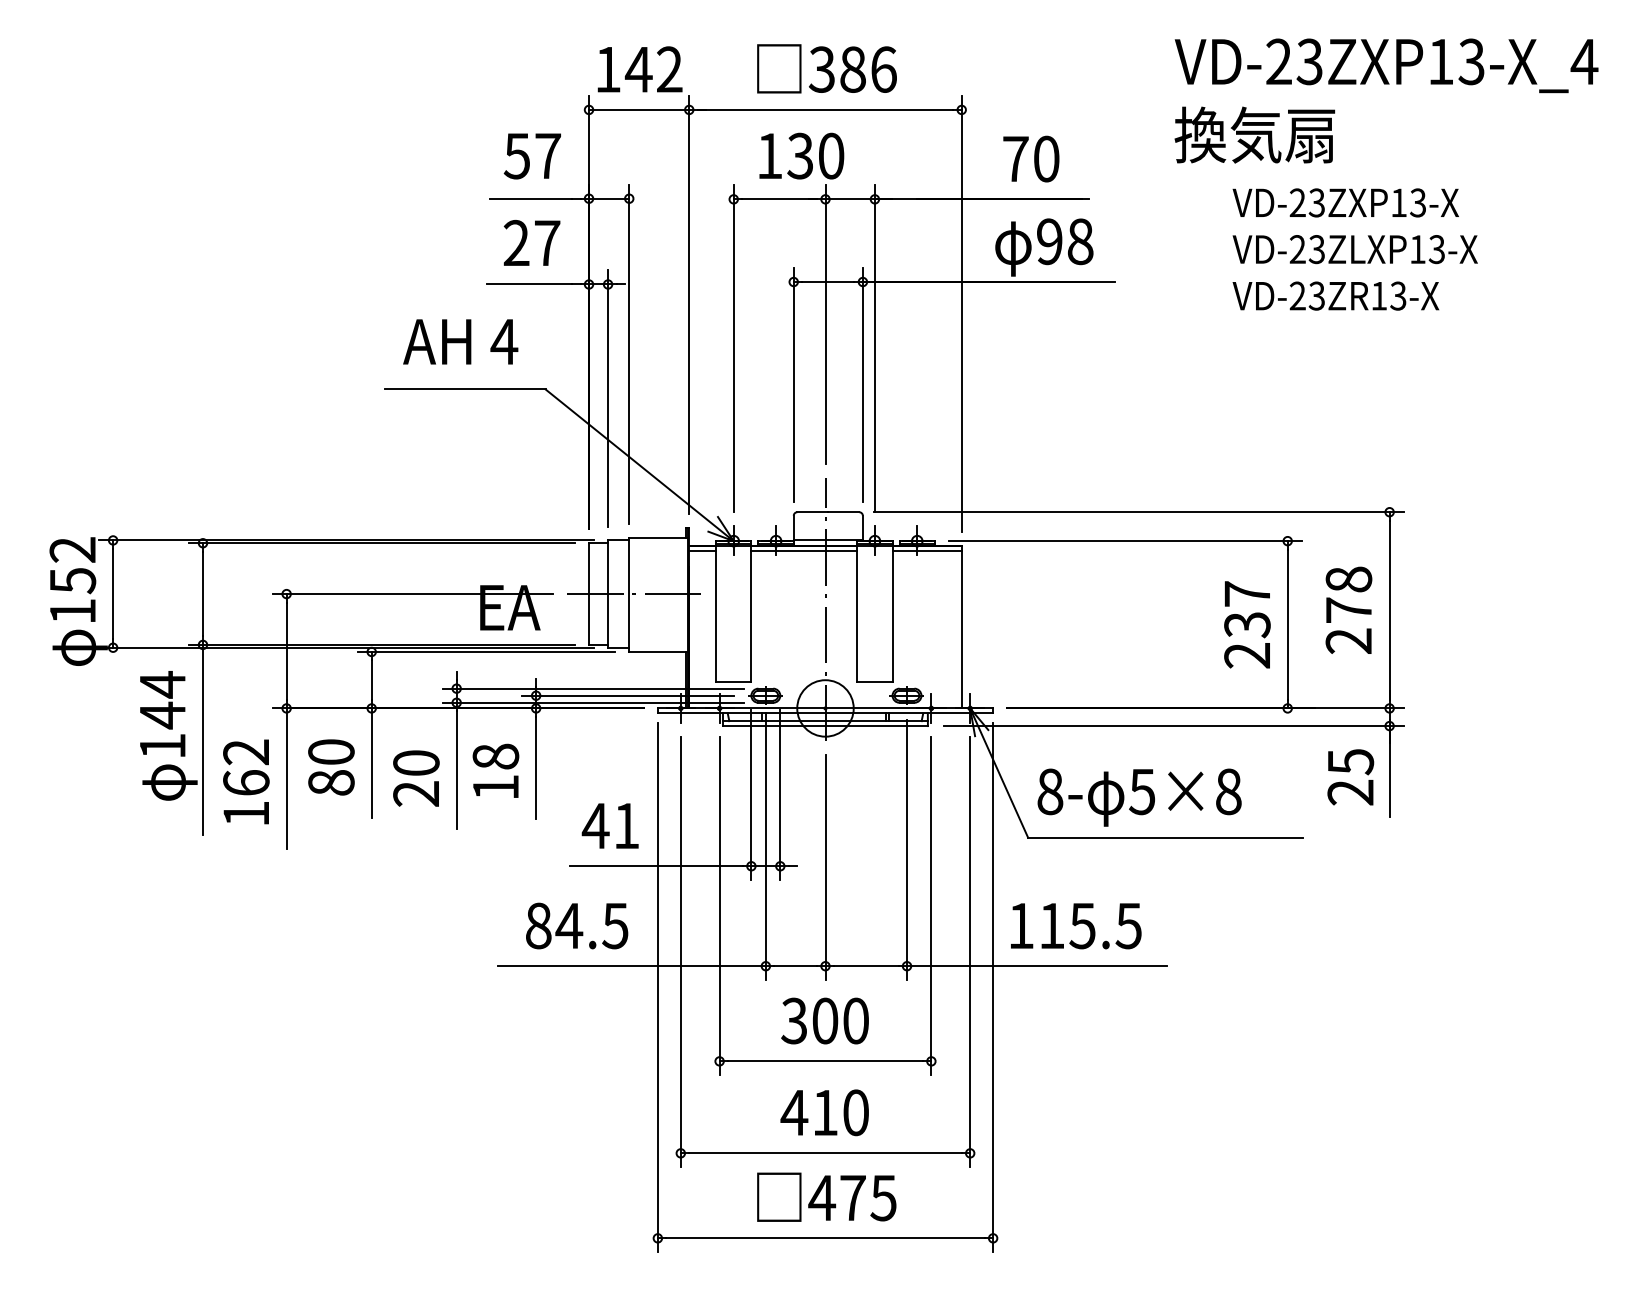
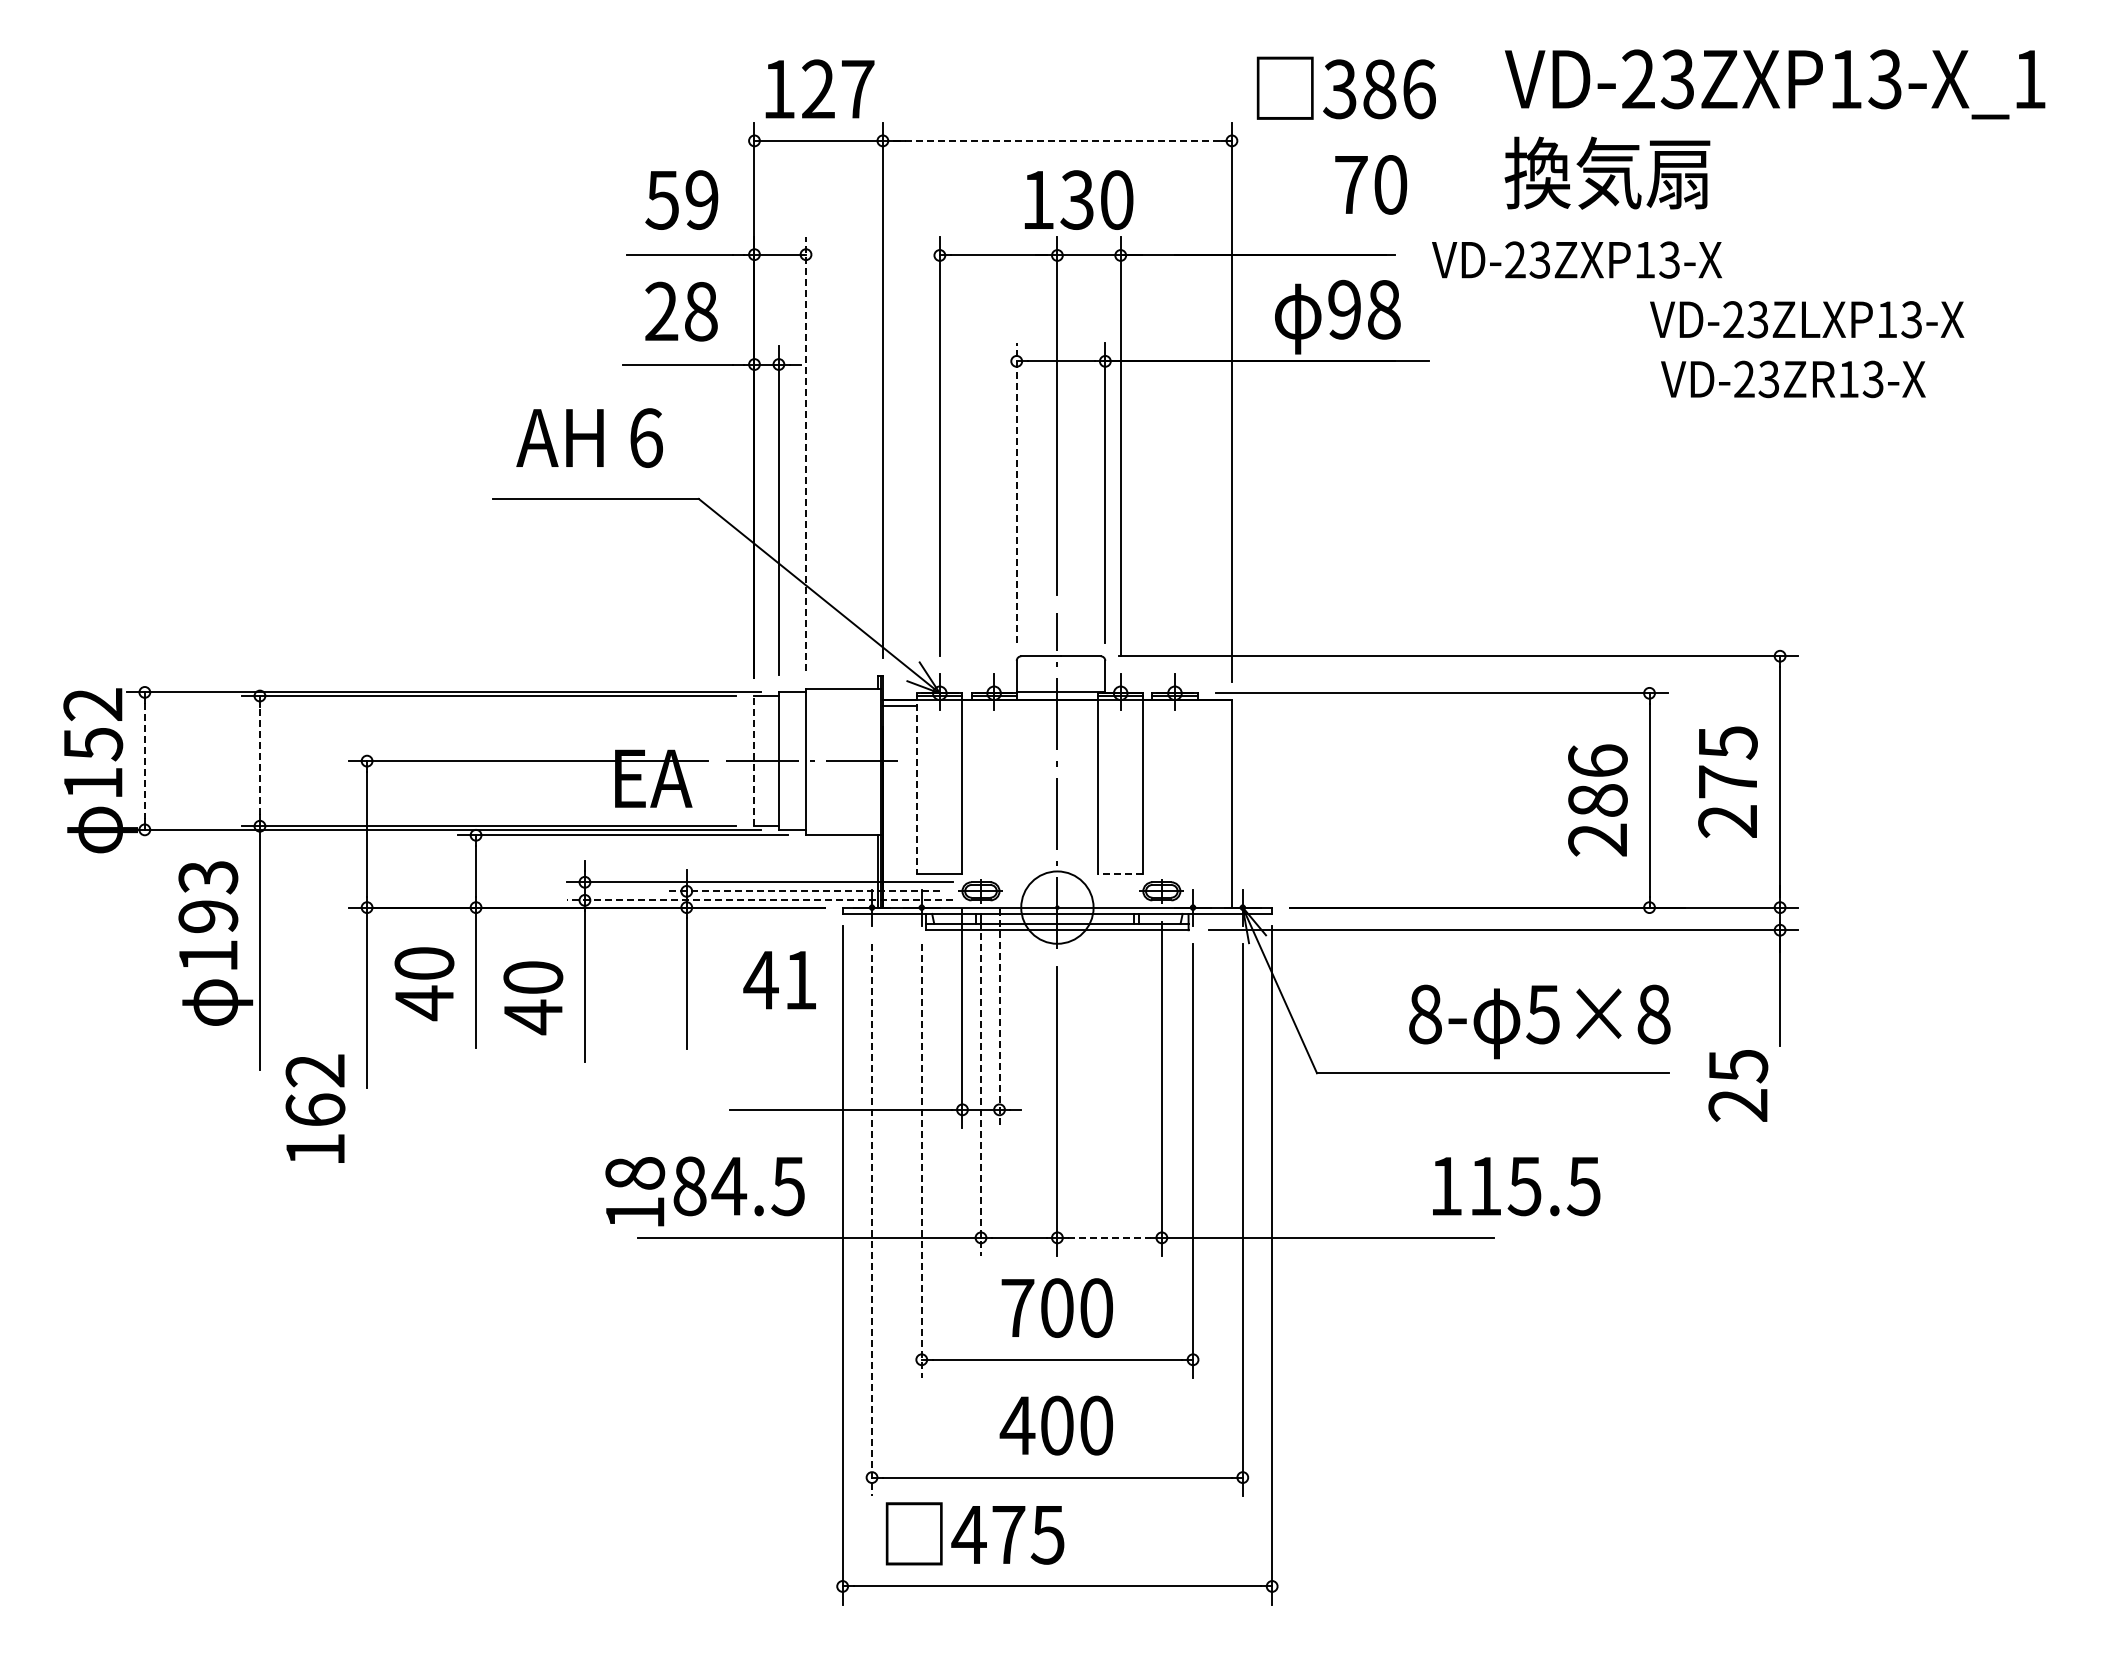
text: (1584, 62) -> (2029, 79), VD-23ZXP13-X_4 -> VD-23ZXP13-X_1
text: (826, 68) -> (1345, 87), moved
text: (653, 69) -> (837, 88), 142 -> 127
line: (825, 109) -> (1057, 140), solid -> dashed
text: (547, 155) -> (701, 199), 57 -> 59
text: (801, 155) -> (1078, 199), moved
text: (1031, 158) -> (1371, 184), moved
text: (1345, 202) -> (1576, 259), moved
text: (547, 243) -> (701, 311), 27 -> 28
text: (1355, 249) -> (1807, 319), moved
text: (1336, 296) -> (1793, 379), moved
text: (503, 341) -> (645, 437), 4 -> 6
line: (629, 353) -> (806, 453), solid -> dashed
line: (793, 385) -> (1016, 493), solid -> dashed
line: (804, 550) -> (1030, 705), removed
line: (927, 550) -> (1187, 705), removed
text: (1348, 580) -> (1727, 743), 278 -> 275
line: (202, 593) -> (259, 760), solid -> dashed
line: (589, 593) -> (754, 760), solid -> dashed
line: (112, 594) -> (144, 761), solid -> dashed
text: (1247, 609) -> (1597, 780), 237 -> 286
line: (716, 612) -> (917, 784), solid -> dashed
line: (874, 682) -> (1120, 874), solid -> dashed
line: (628, 695) -> (804, 891), solid -> dashed
text: (162, 699) -> (208, 896), 144 -> 193
line: (592, 702) -> (759, 900), solid -> dashed
text: (496, 770) -> (635, 1191), moved
text: (1350, 777) -> (1738, 1085), moved
text: (246, 781) -> (315, 1108), moved
text: (331, 783) -> (424, 1003), 80 -> 40
text: (415, 794) -> (532, 1017), 20 -> 40
line: (780, 795) -> (999, 1019), solid -> dashed
text: (1139, 797) -> (1539, 1021), moved
text: (610, 826) -> (779, 980), moved
line: (766, 850) -> (981, 1089), solid -> dashed
line: (719, 906) -> (921, 1161), solid -> dashed
text: (1076, 926) -> (1516, 1186), moved
line: (681, 951) -> (872, 1219), solid -> dashed
line: (866, 965) -> (1110, 1237), solid -> dashed
text: (794, 1020) -> (1017, 1307), 300 -> 700
text: (825, 1112) -> (1057, 1425), 410 -> 400
text: (826, 1196) -> (974, 1533), moved

